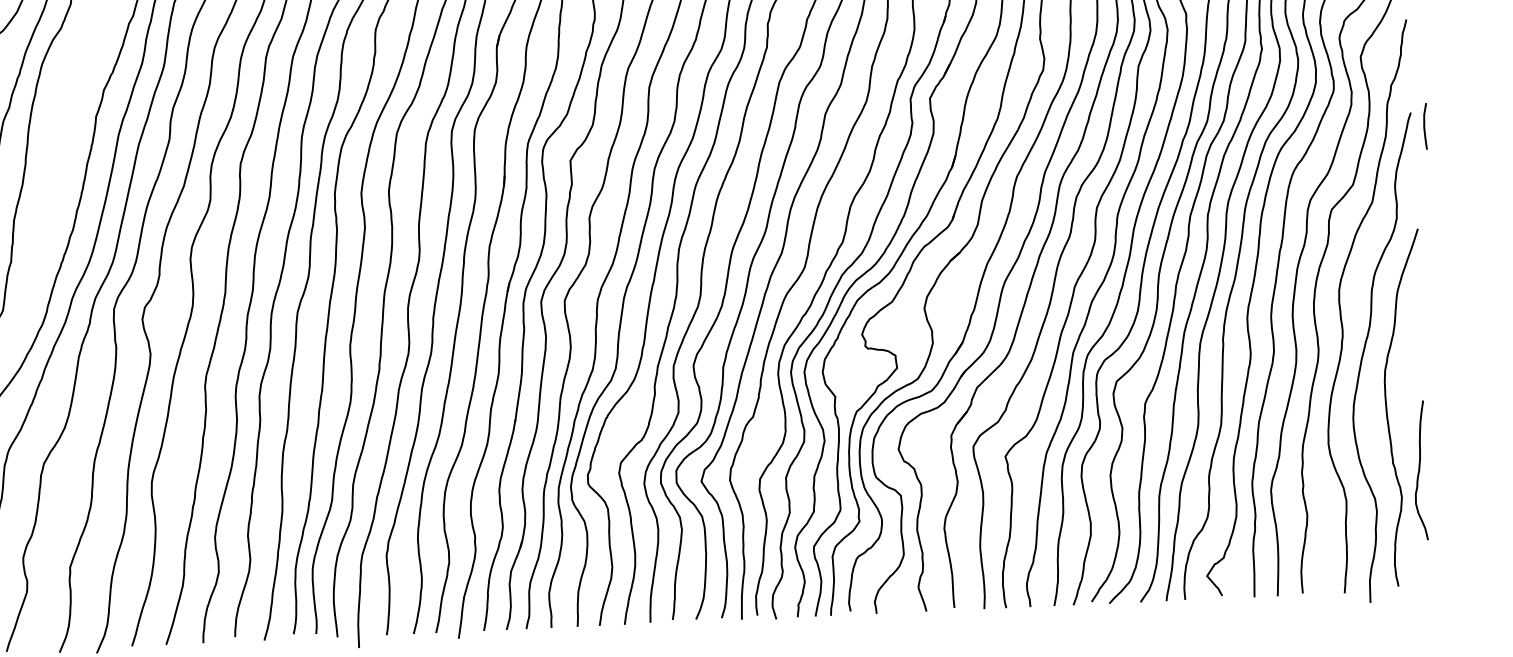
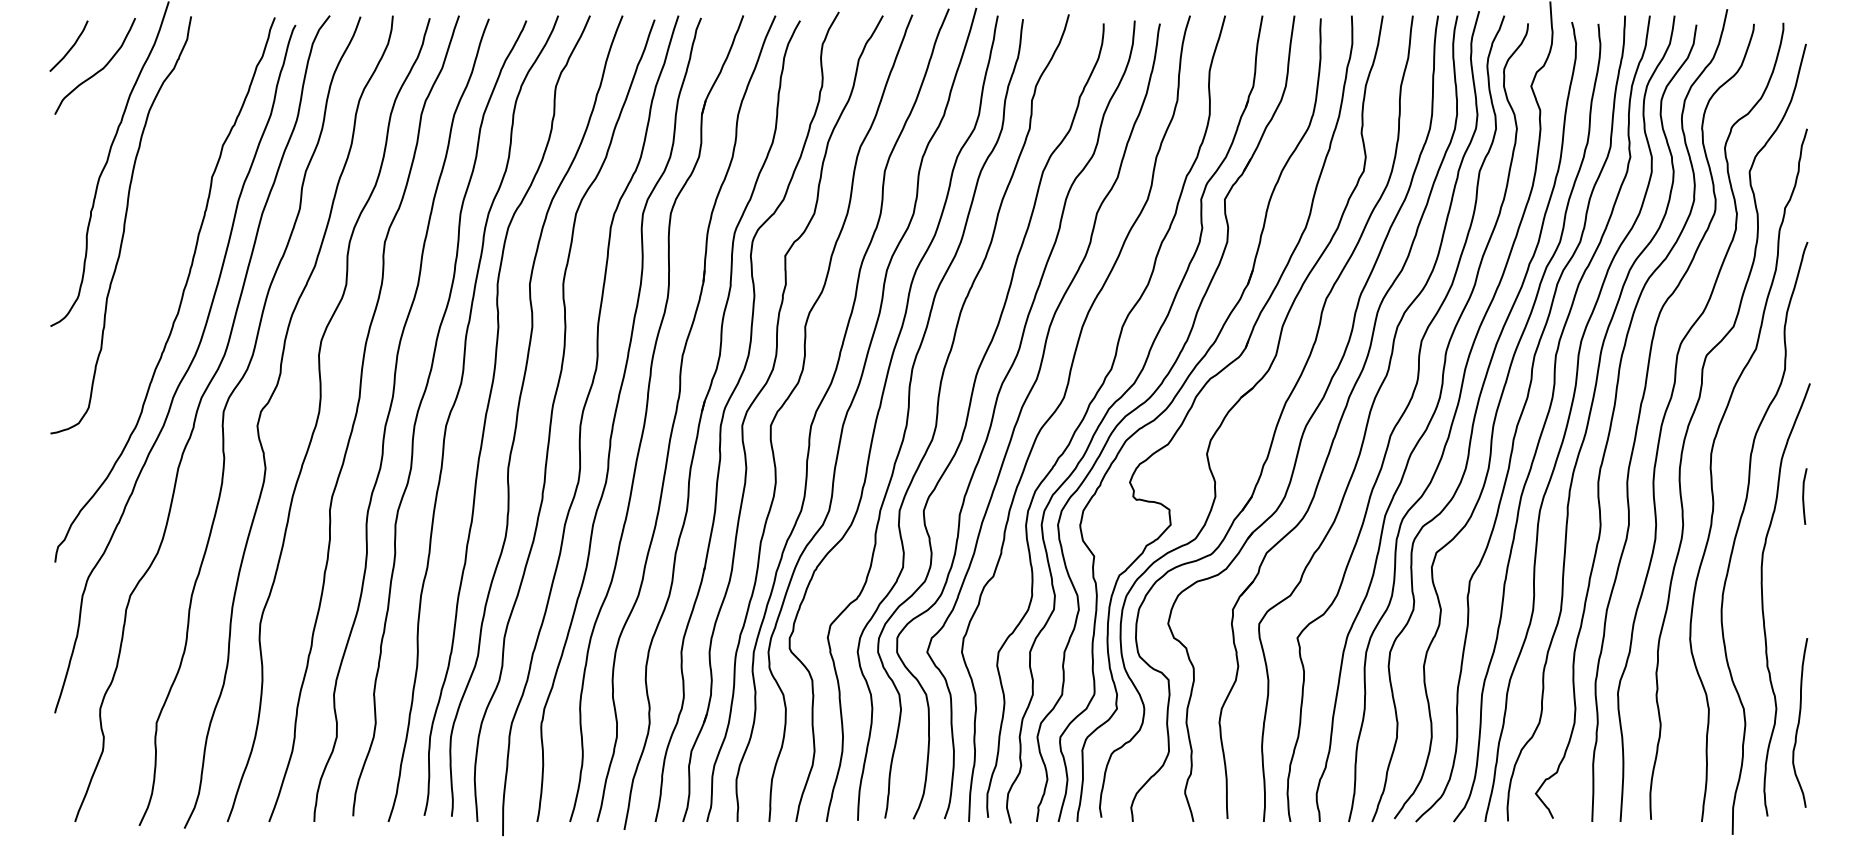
curve: (1425, 126) -> (1804, 496), moved
curve: (1419, 470) -> (1799, 722), moved

